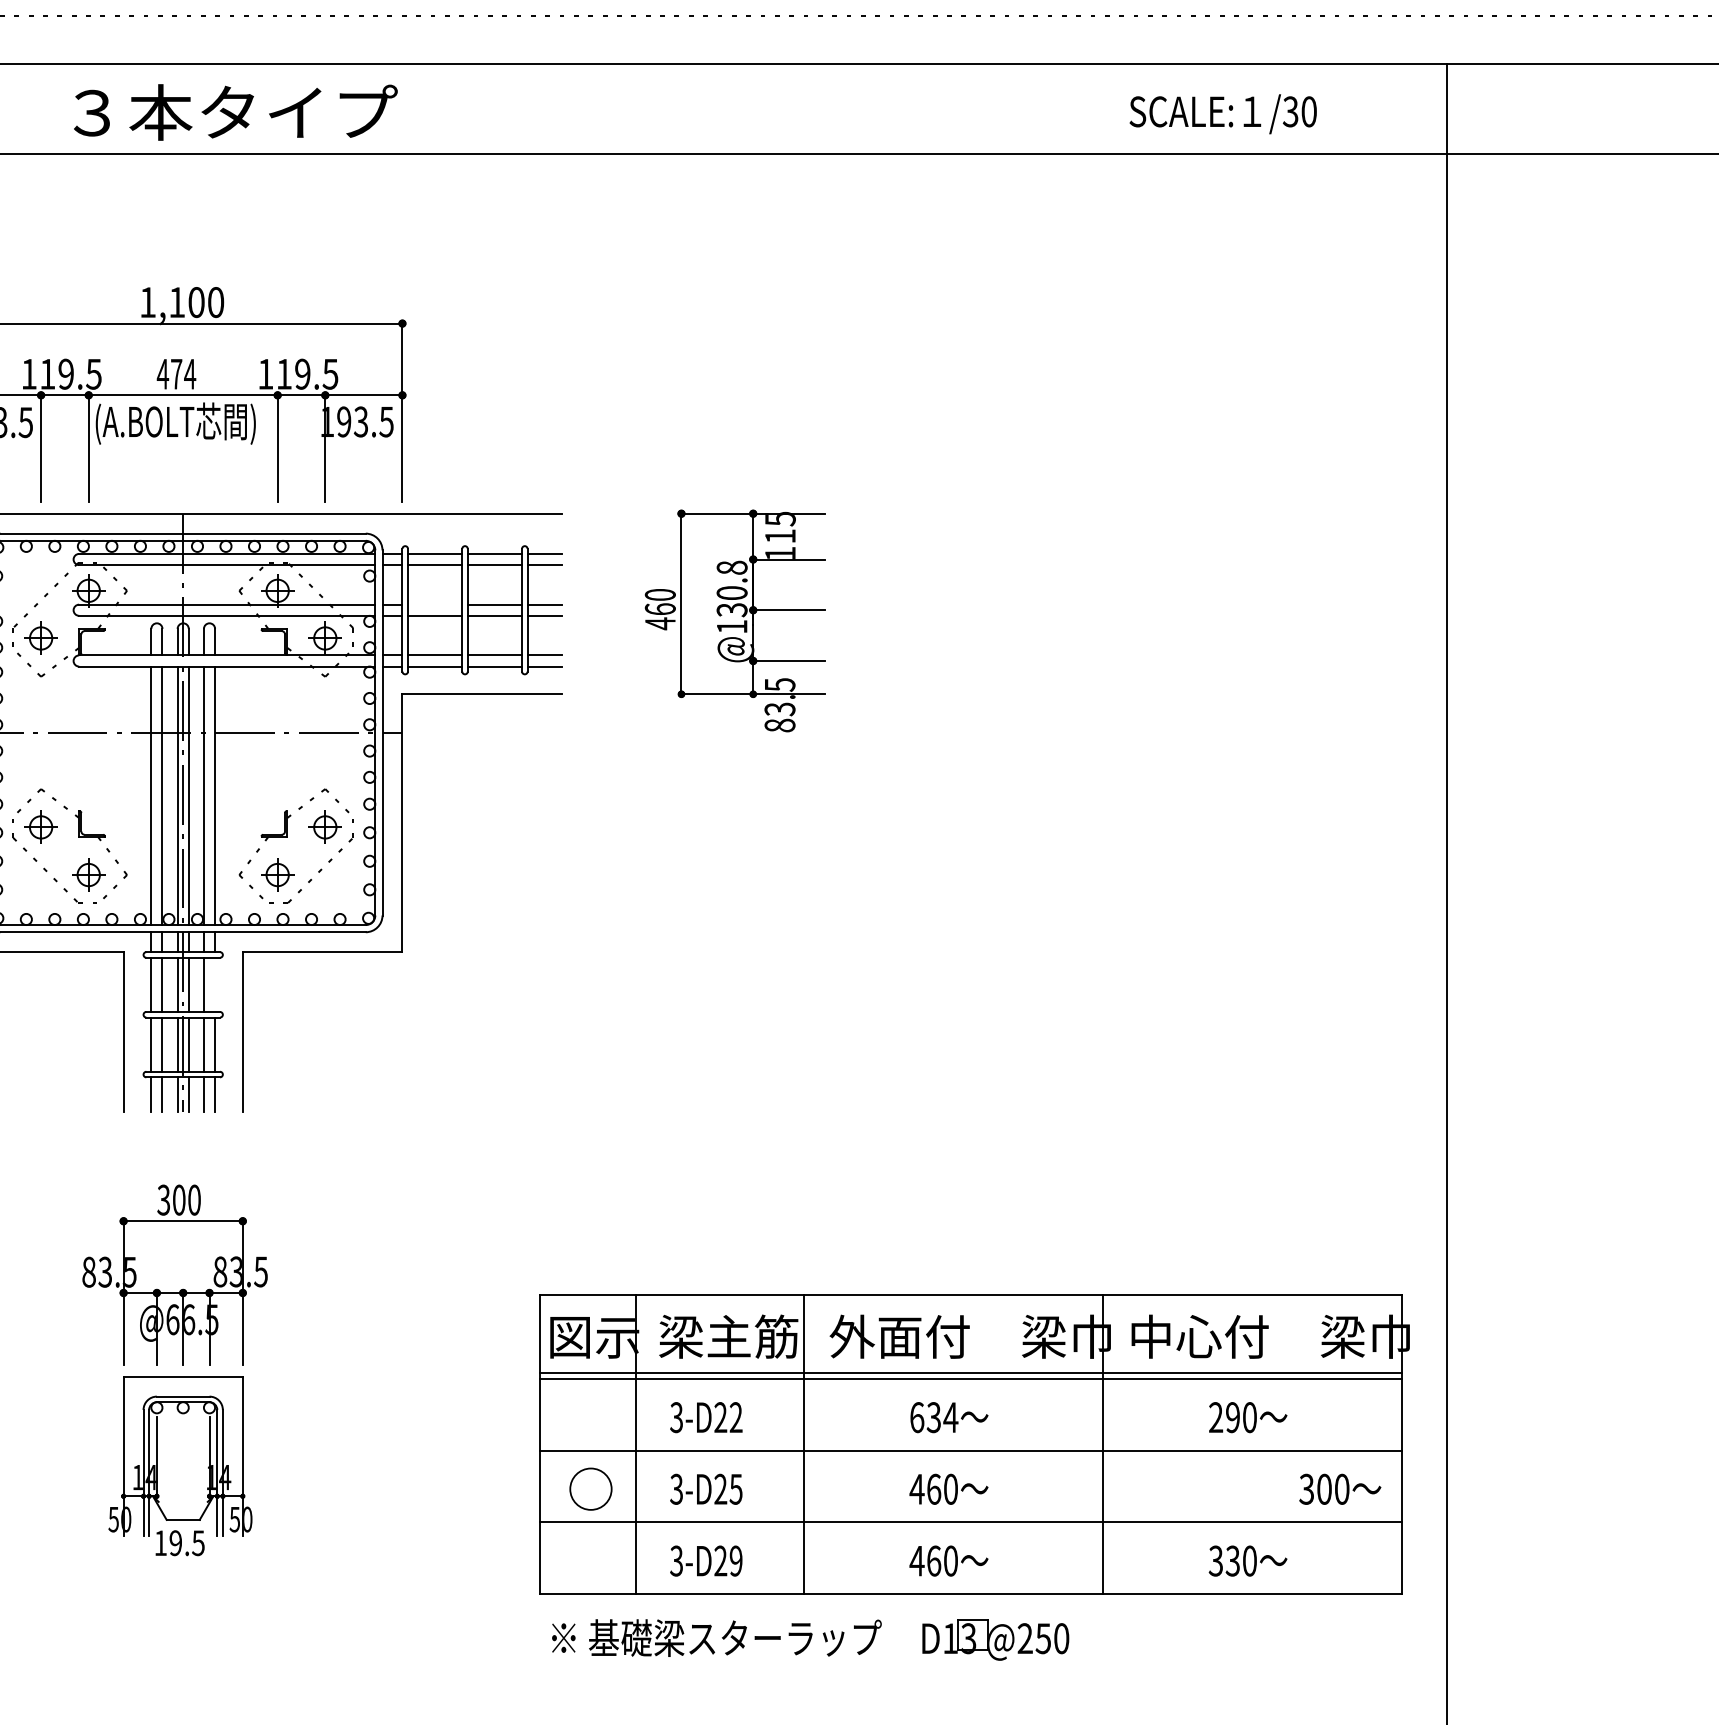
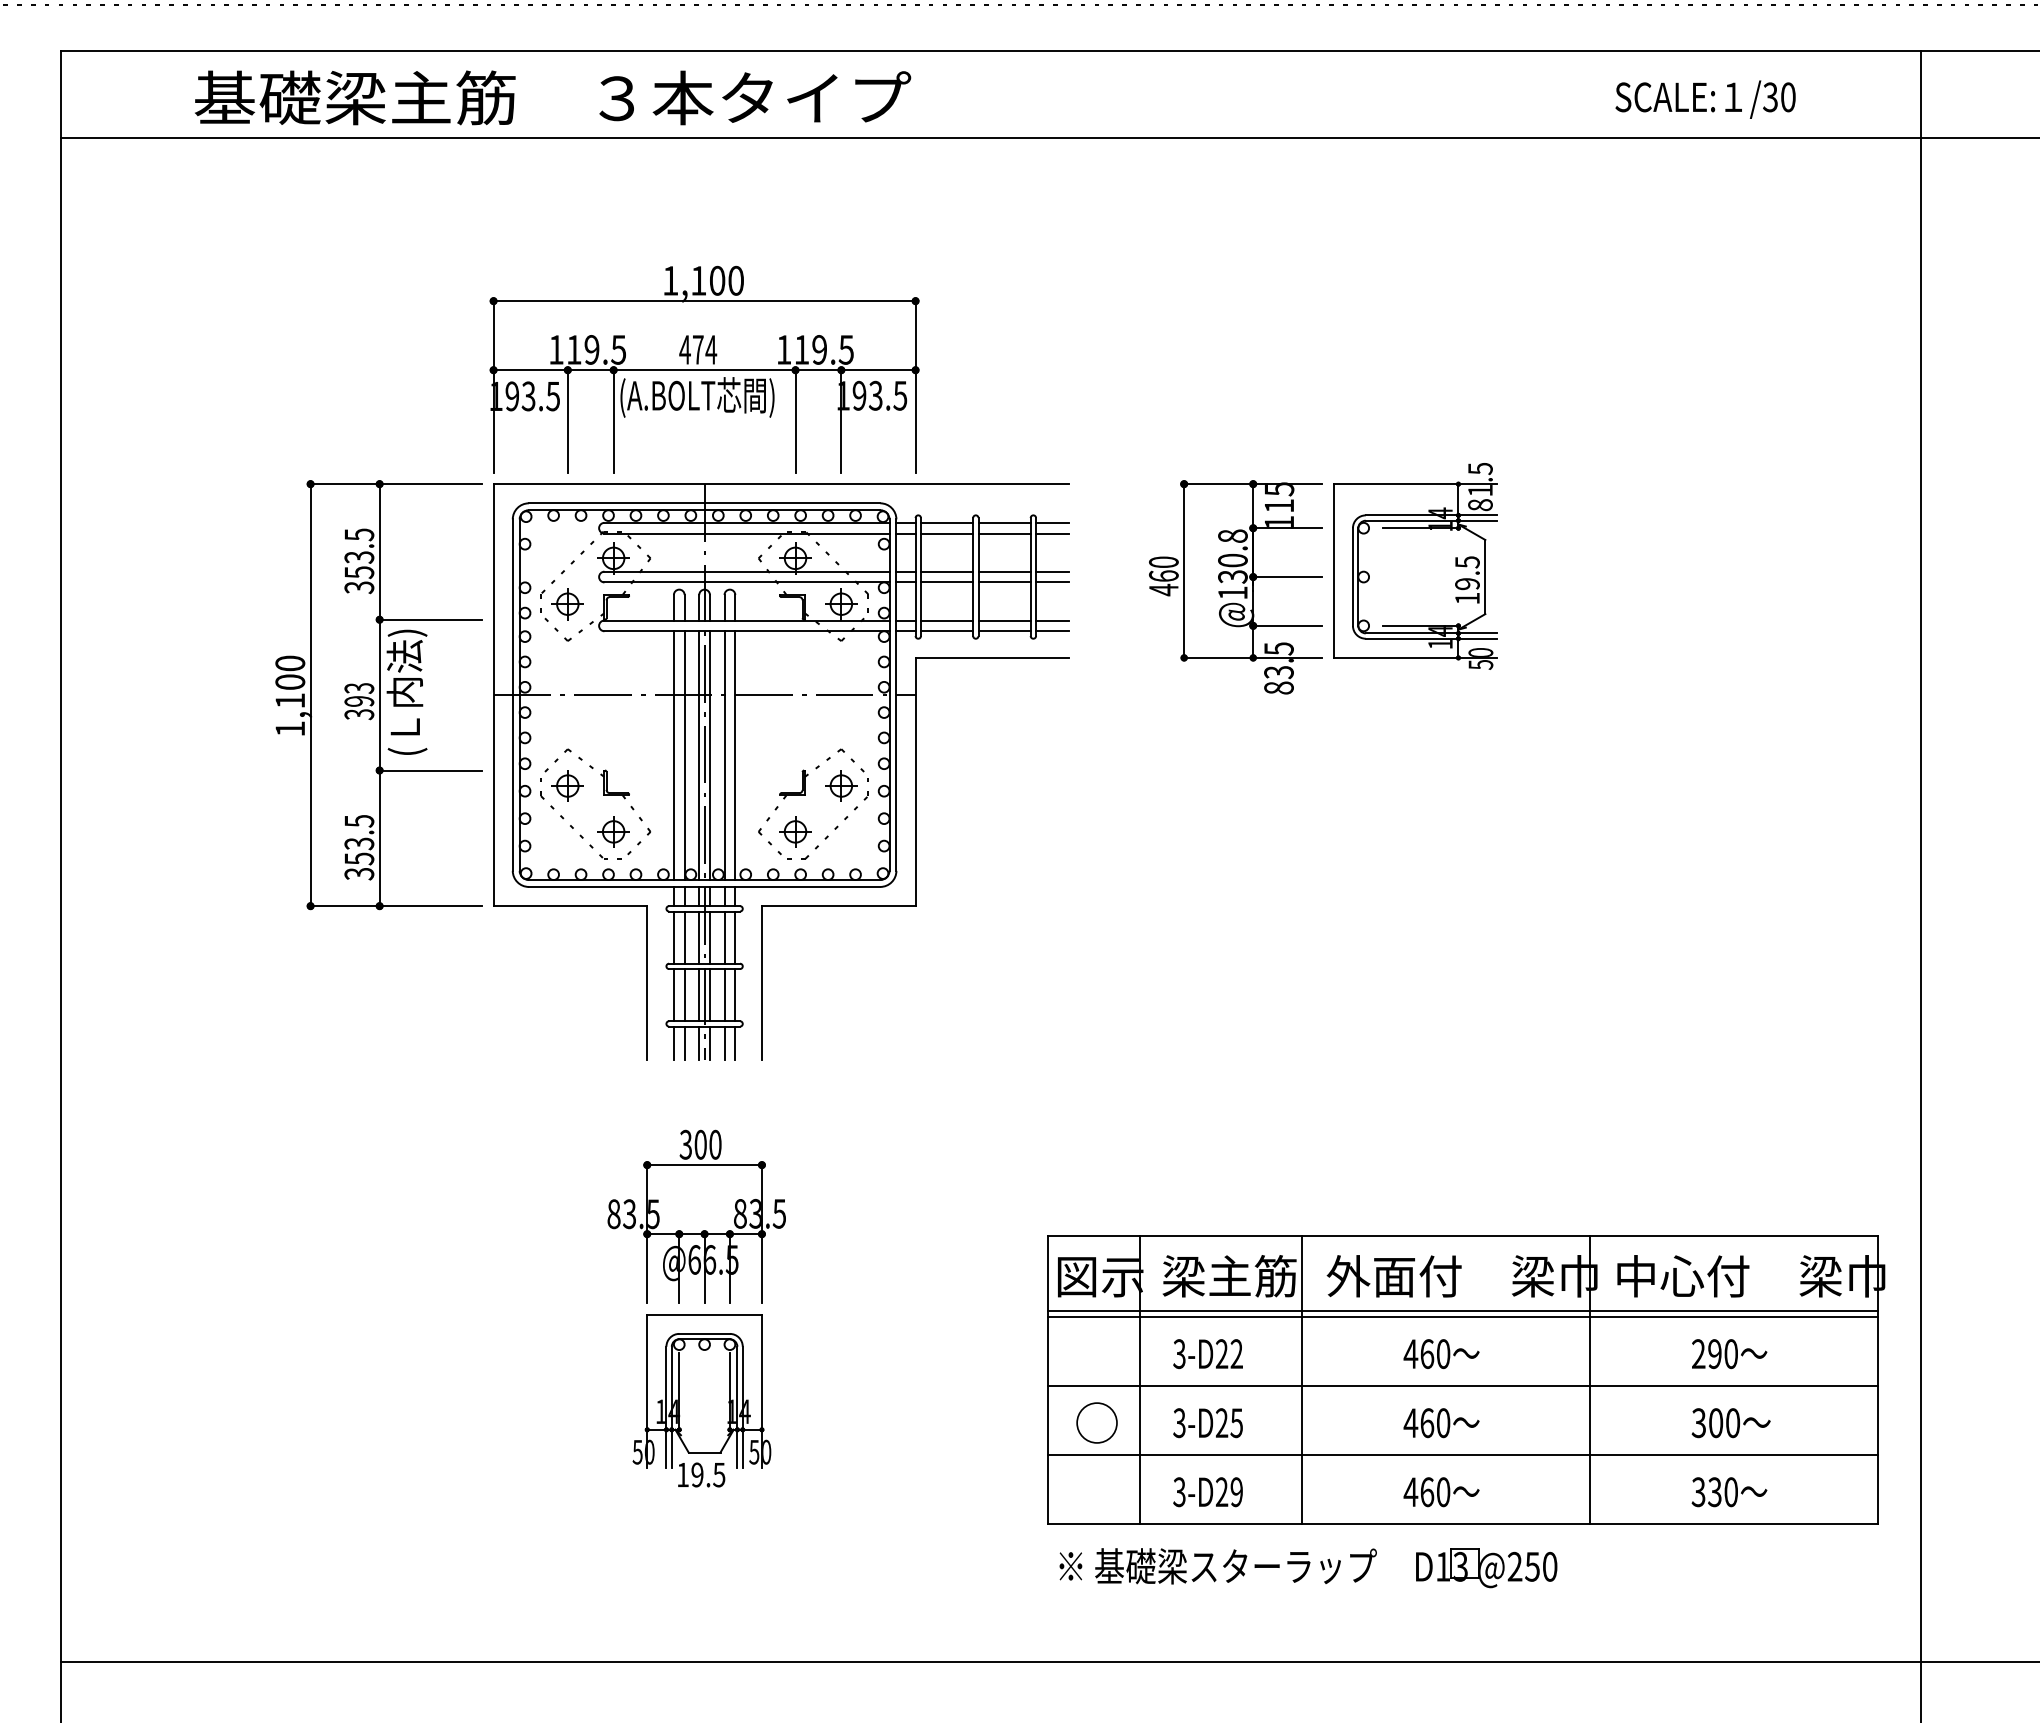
part: (921, 599) -> (1415, 566), added
line: (434, 604) -> (946, 571), added
line: (215, 984) -> (735, 937), added
text: (933, 1418) -> (1426, 1354), 634 -> 460
text: (1339, 1489) -> (1730, 1423), moved

